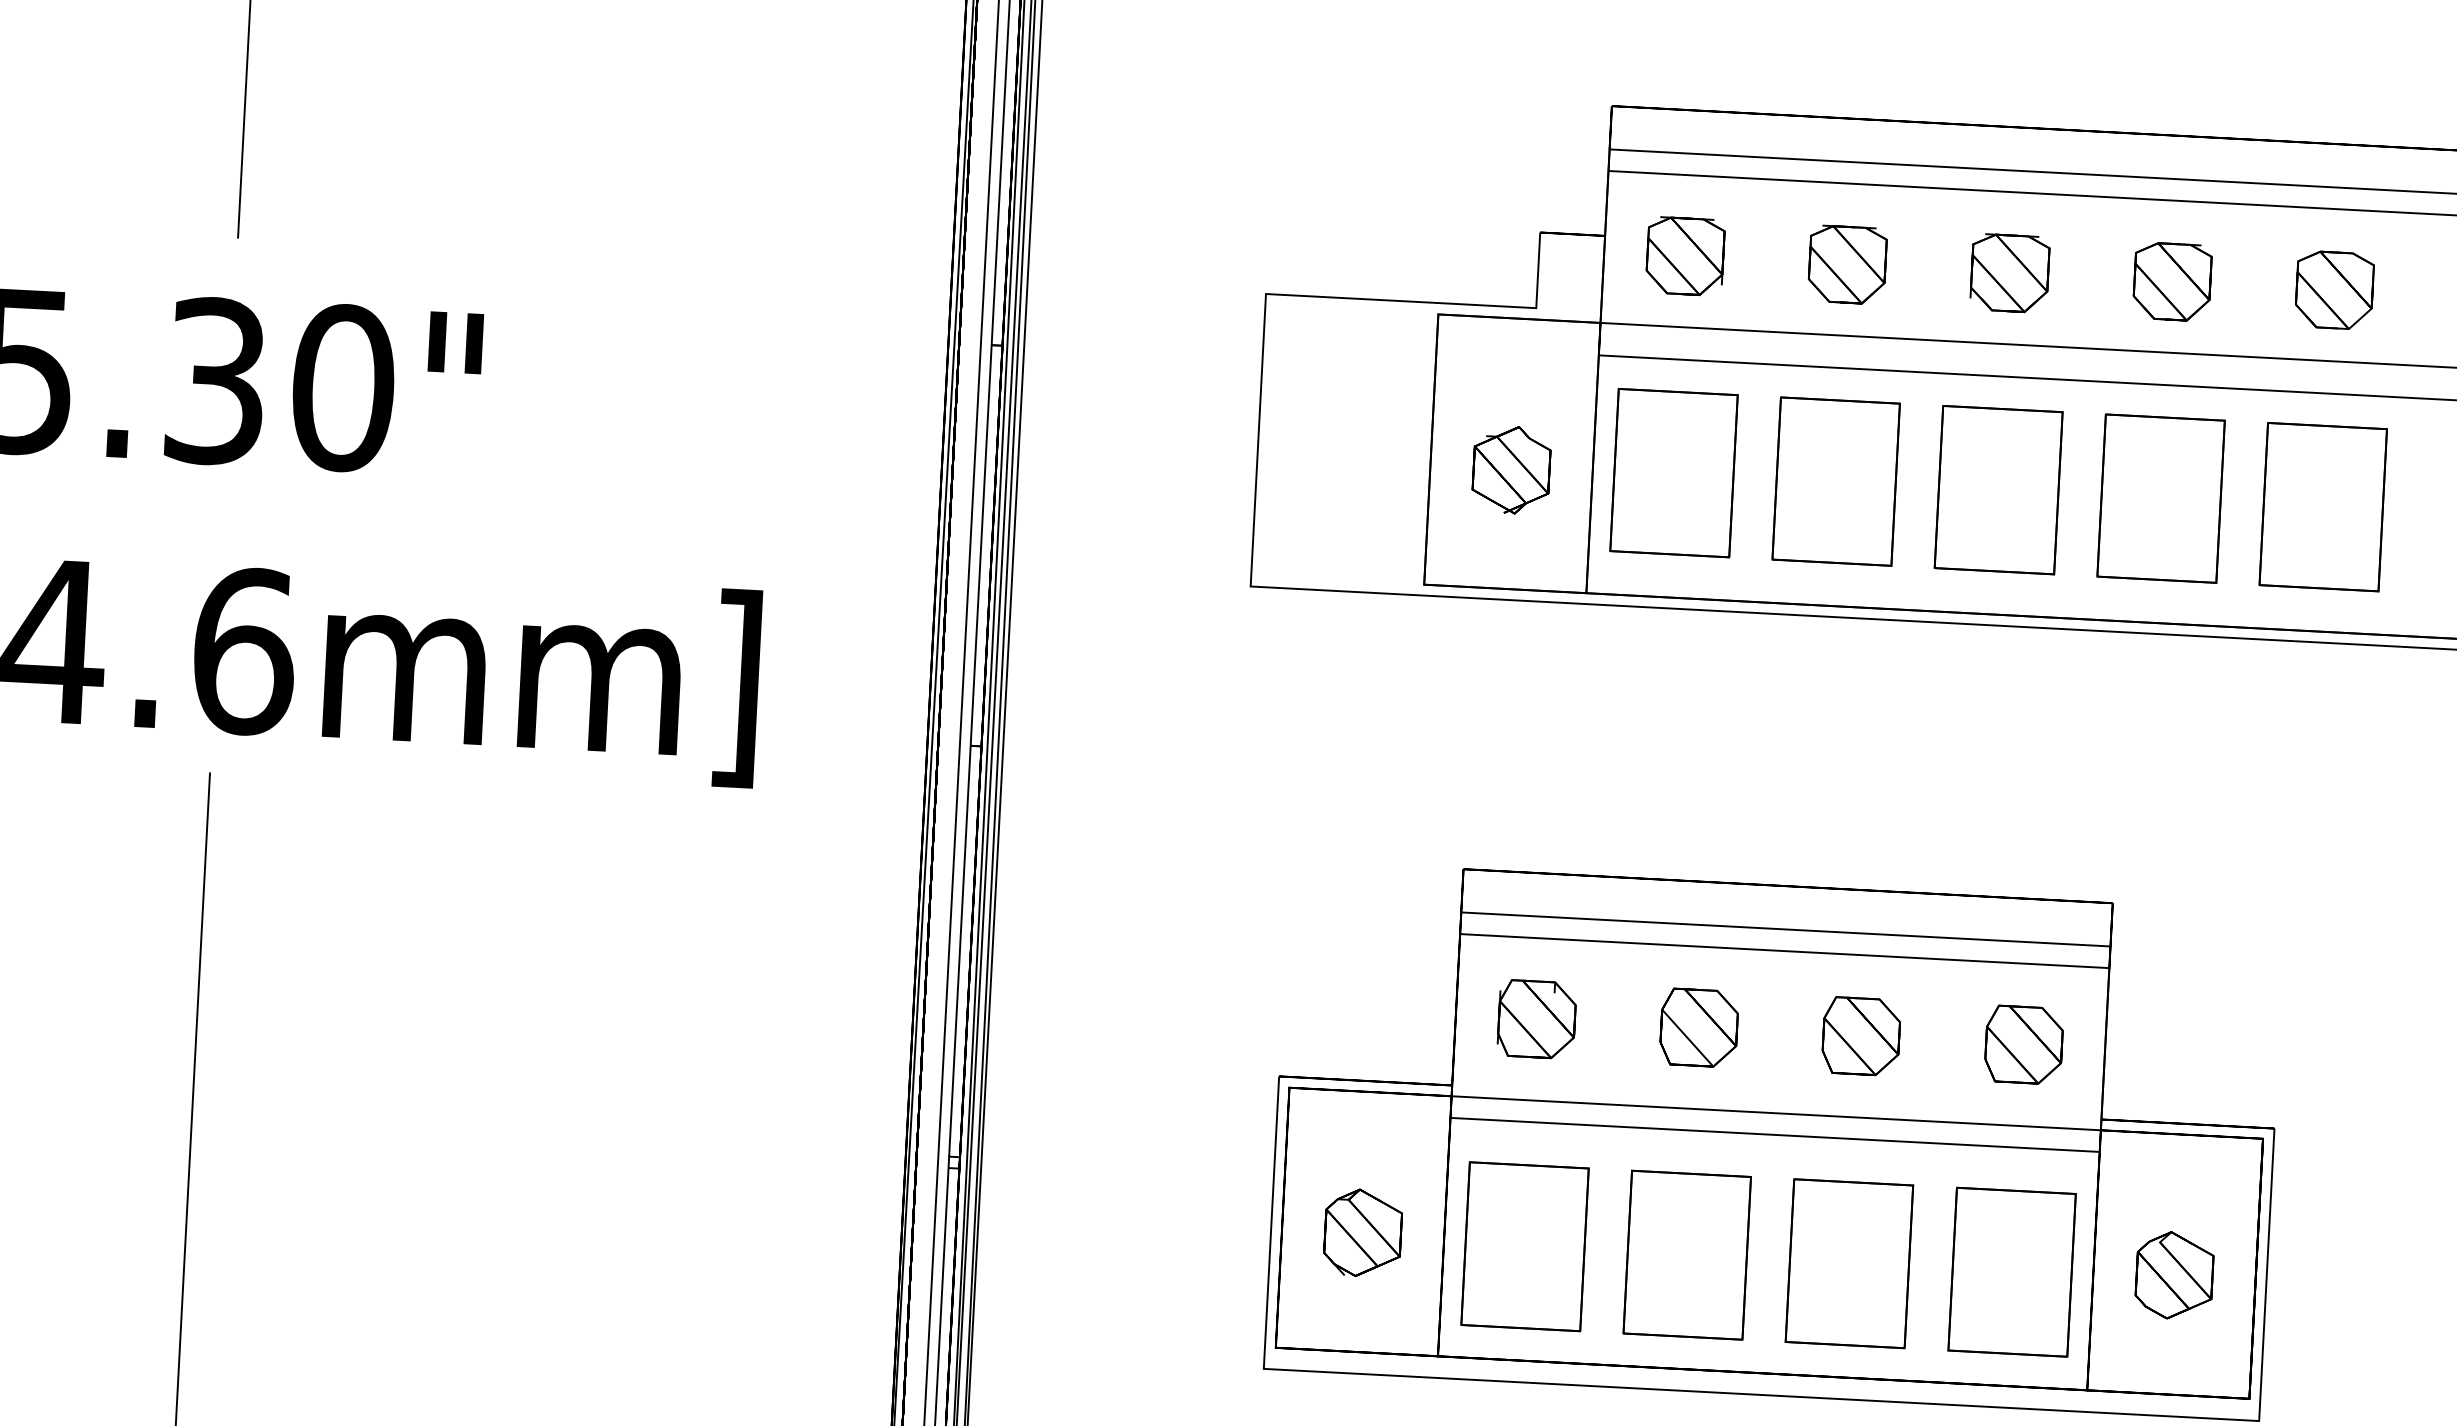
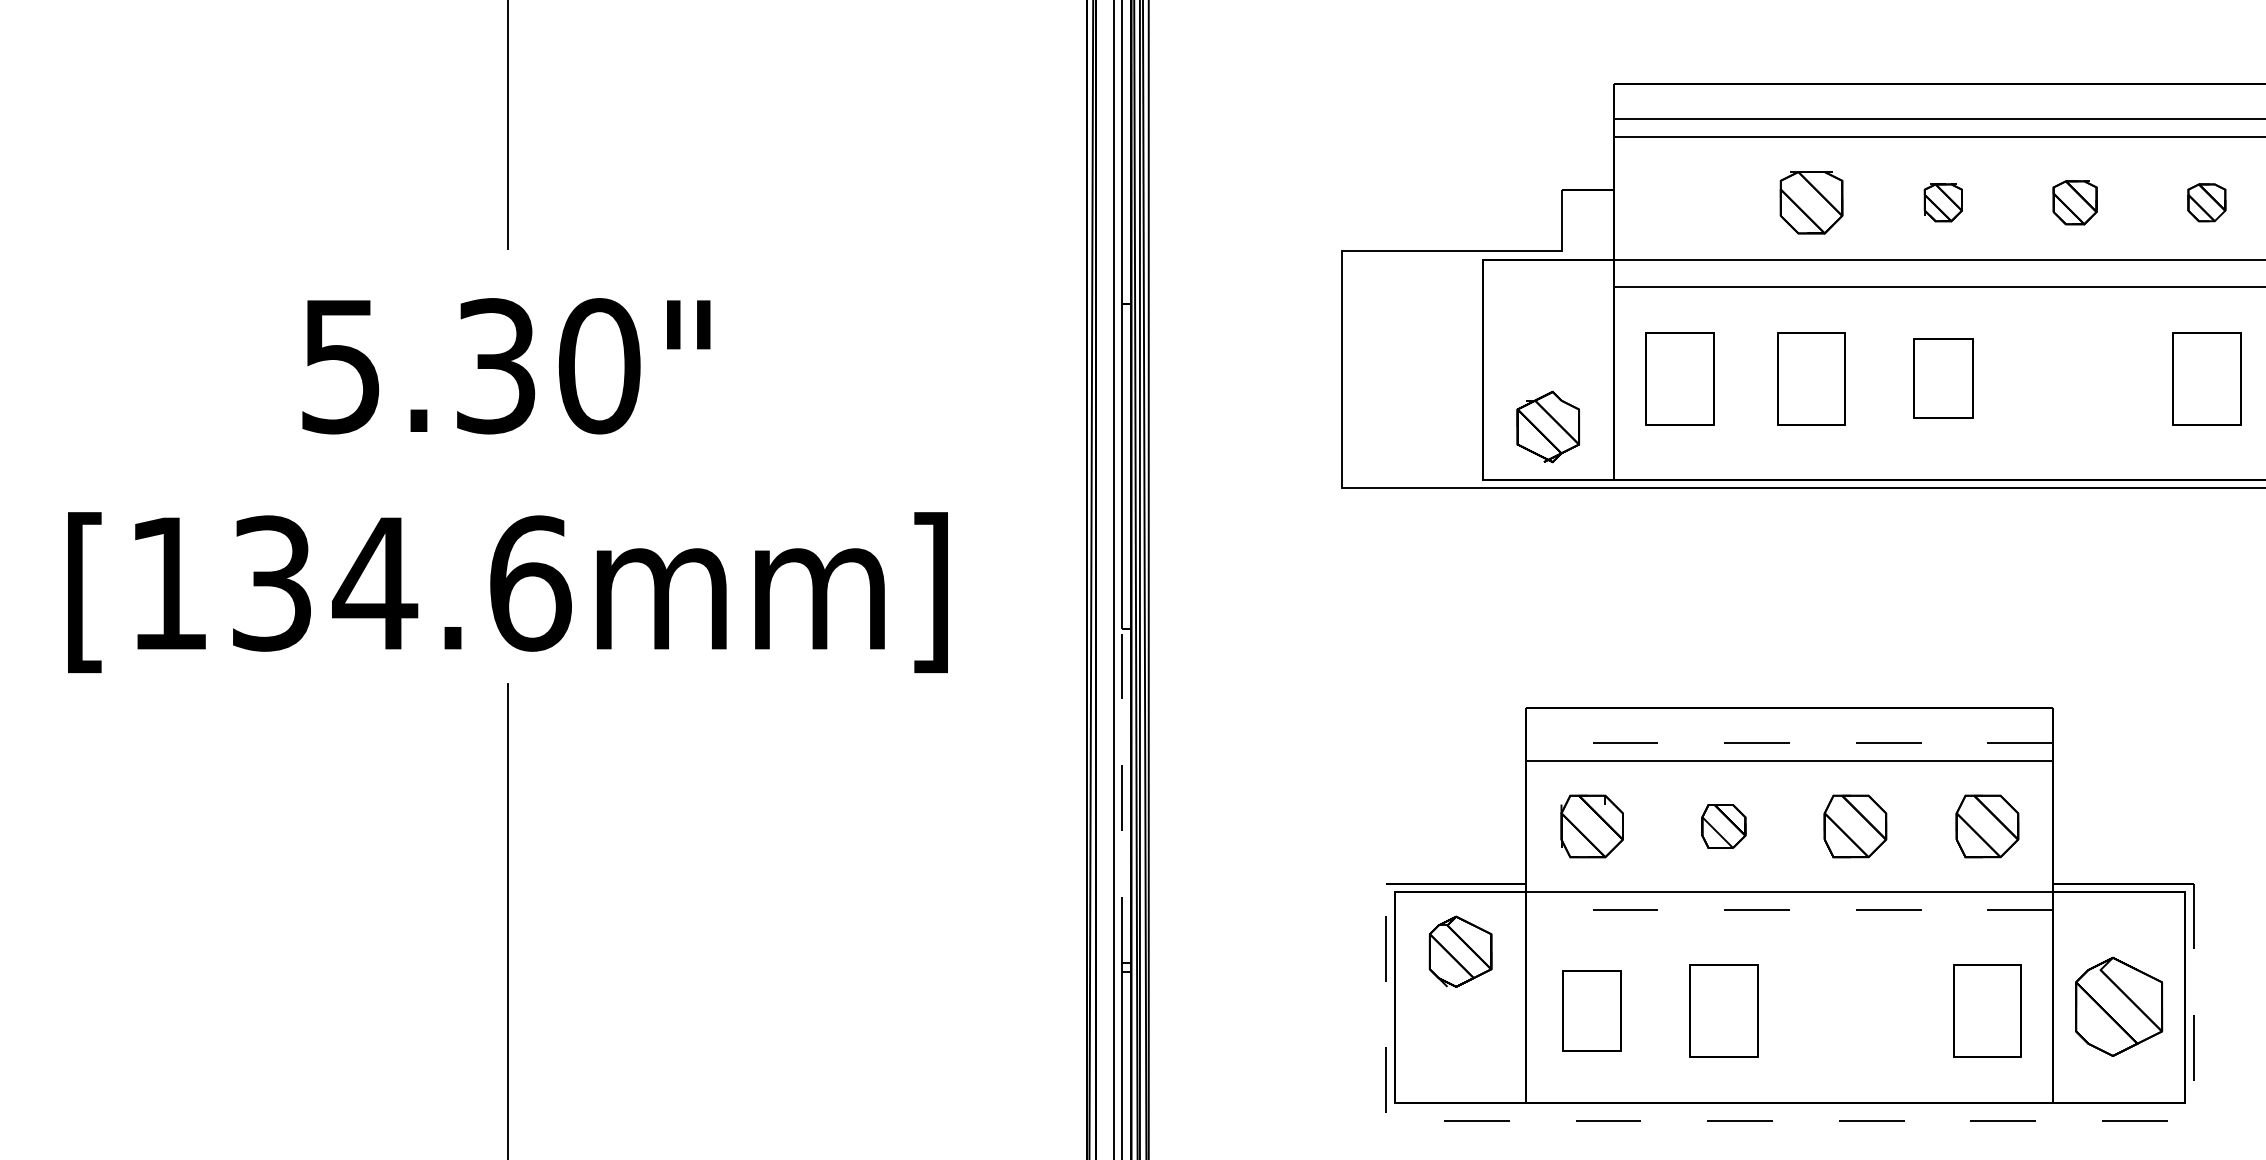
part: (1684, 256) -> (1679, 202), removed
part: (2010, 273) -> (1943, 202), size x0.6
part: (2171, 281) -> (2074, 202), size x0.7
part: (2334, 290) -> (2206, 202), size x0.6
part: (1510, 469) -> (1547, 426), moved
part: (1673, 472) -> (1679, 378), size x0.7
part: (1836, 481) -> (1811, 378), size x0.7
part: (1998, 489) -> (1943, 378), size x0.6
part: (2160, 498) -> (2074, 378), removed
part: (2322, 506) -> (2206, 378), size x0.7
line: (1785, 929) -> (1789, 743), solid -> dashed
line: (960, 950) -> (1122, 795), solid -> dashed
part: (1698, 1027) -> (1723, 826), size x0.7
line: (1774, 1134) -> (1789, 909), solid -> dashed
part: (1363, 1232) -> (1460, 951), moved
part: (1524, 1246) -> (1591, 1010), size x0.6
part: (1686, 1254) -> (1723, 1010), size x0.7
part: (1849, 1263) -> (1855, 1010), removed
part: (2012, 1271) -> (1987, 1010), size x0.7
part: (2173, 1275) -> (2118, 1006), size x1.4
line: (1761, 1394) -> (1789, 1120), solid -> dashed

